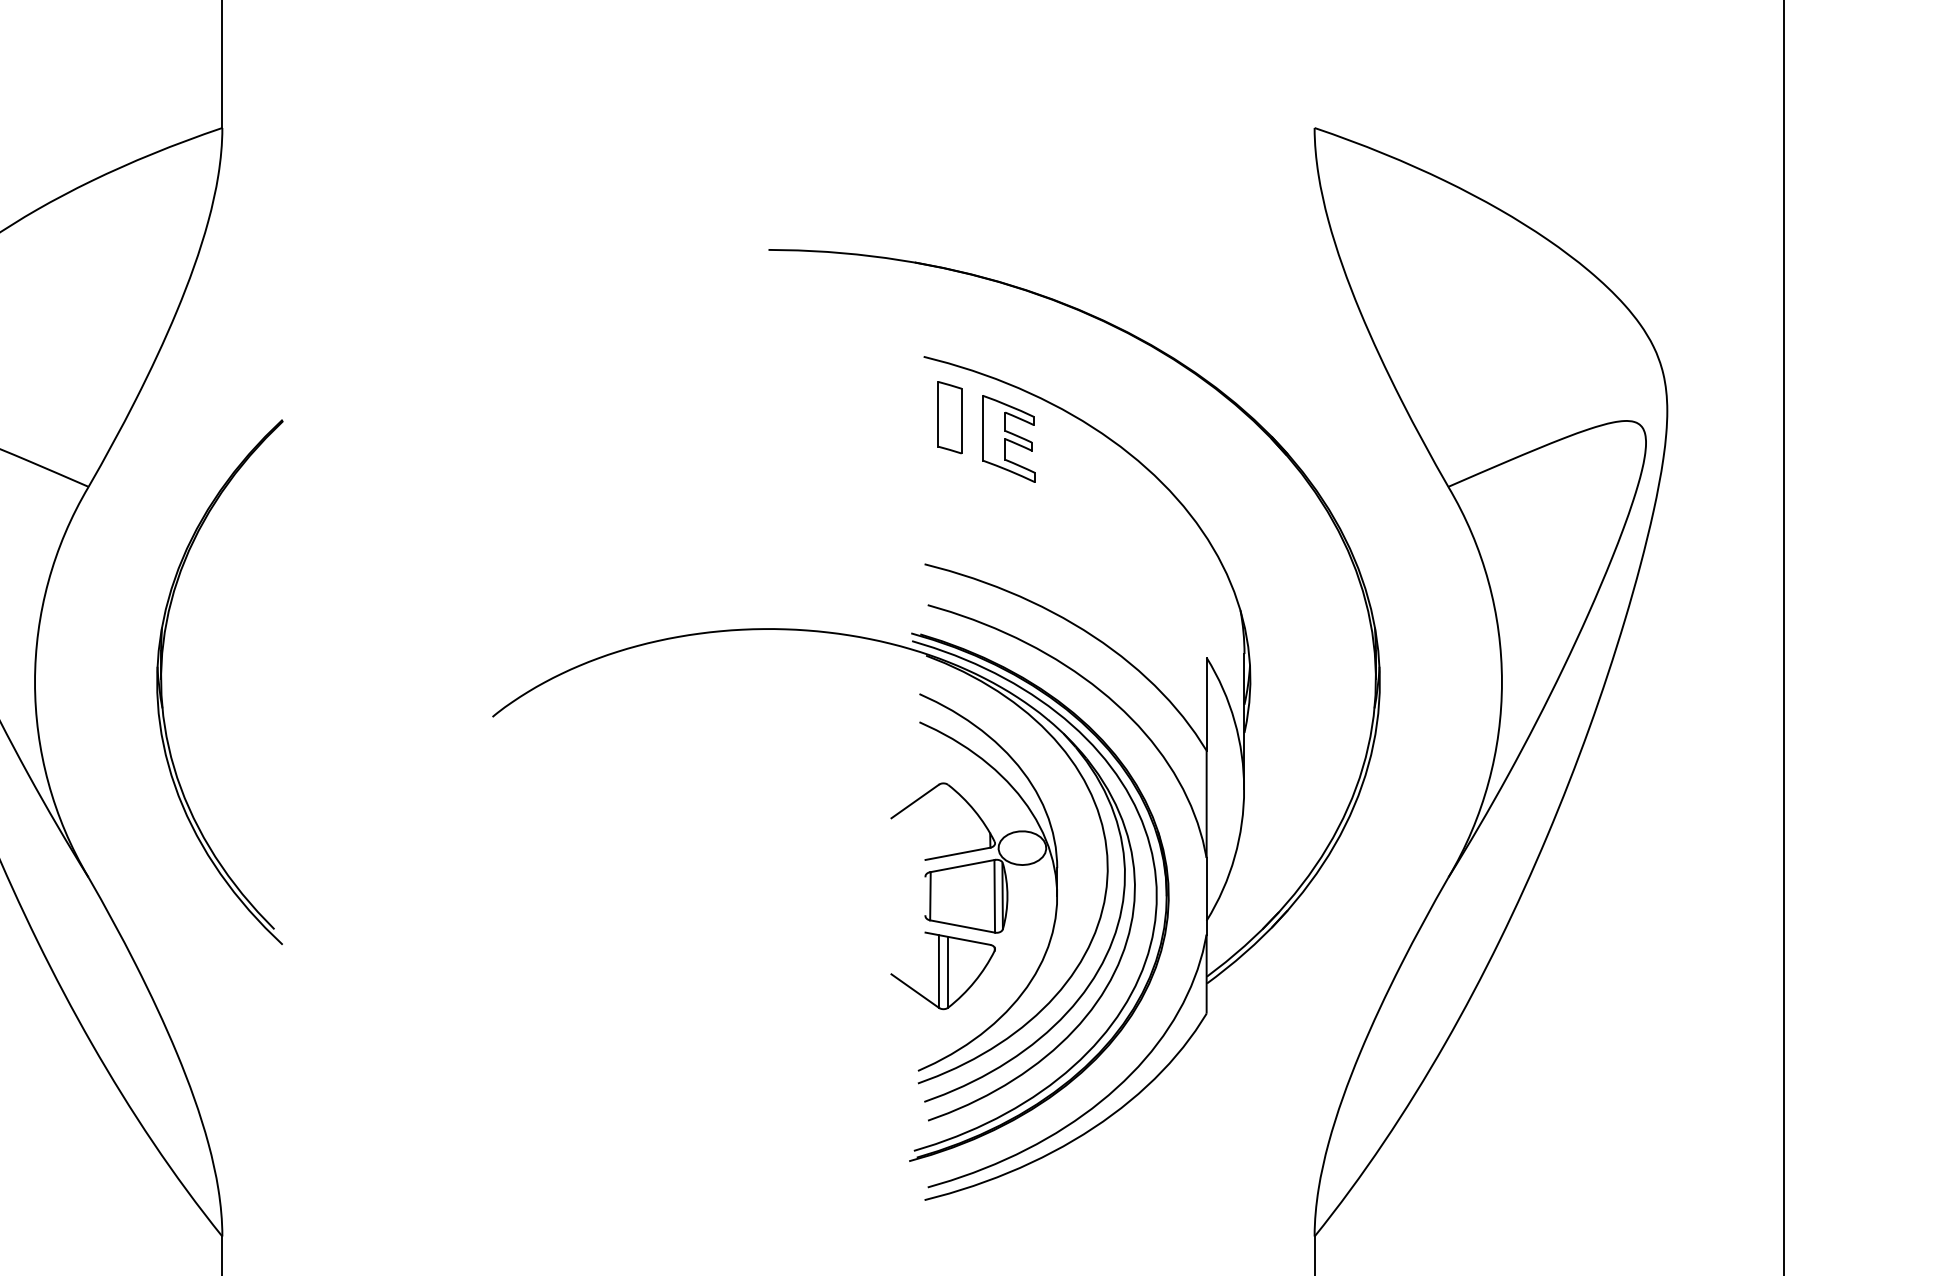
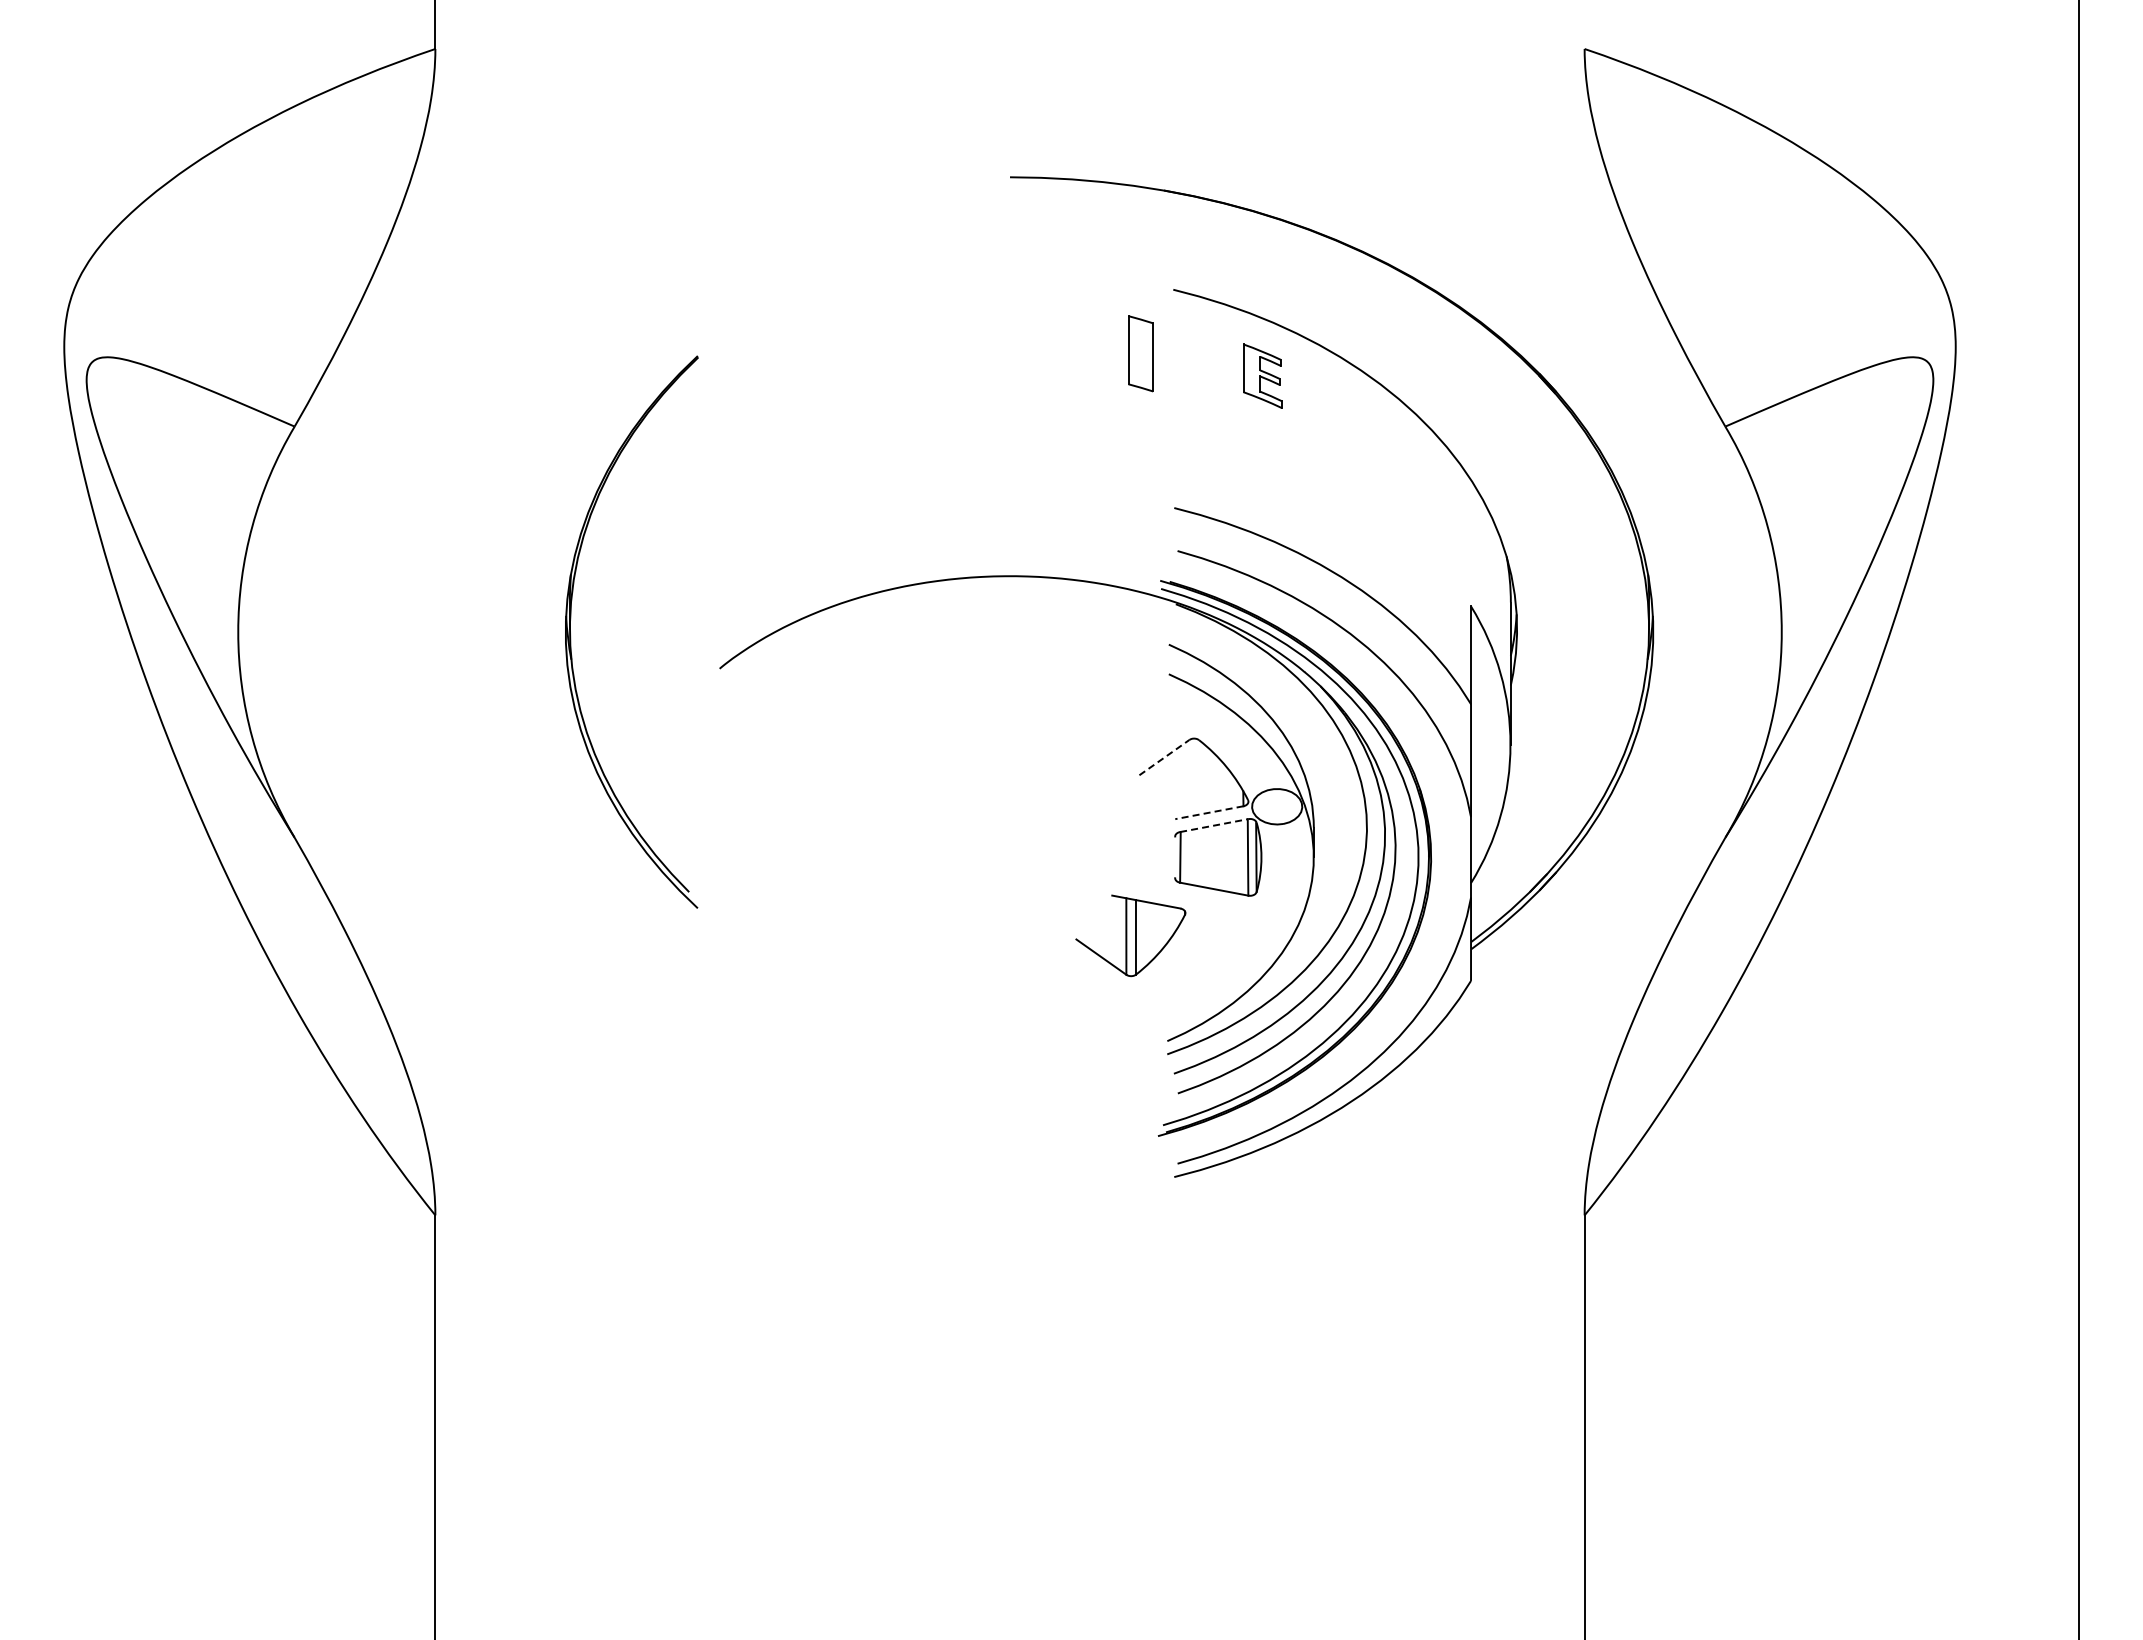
part: (949, 417) -> (1140, 353), moved
part: (1008, 439) -> (1262, 376), size x0.7
part: (162, 686) -> (571, 636), moved
line: (915, 801) -> (1164, 757), solid -> dashed
line: (958, 853) -> (1209, 812), solid -> dashed
line: (962, 865) -> (1214, 825), solid -> dashed
part: (942, 970) -> (1130, 935), moved

